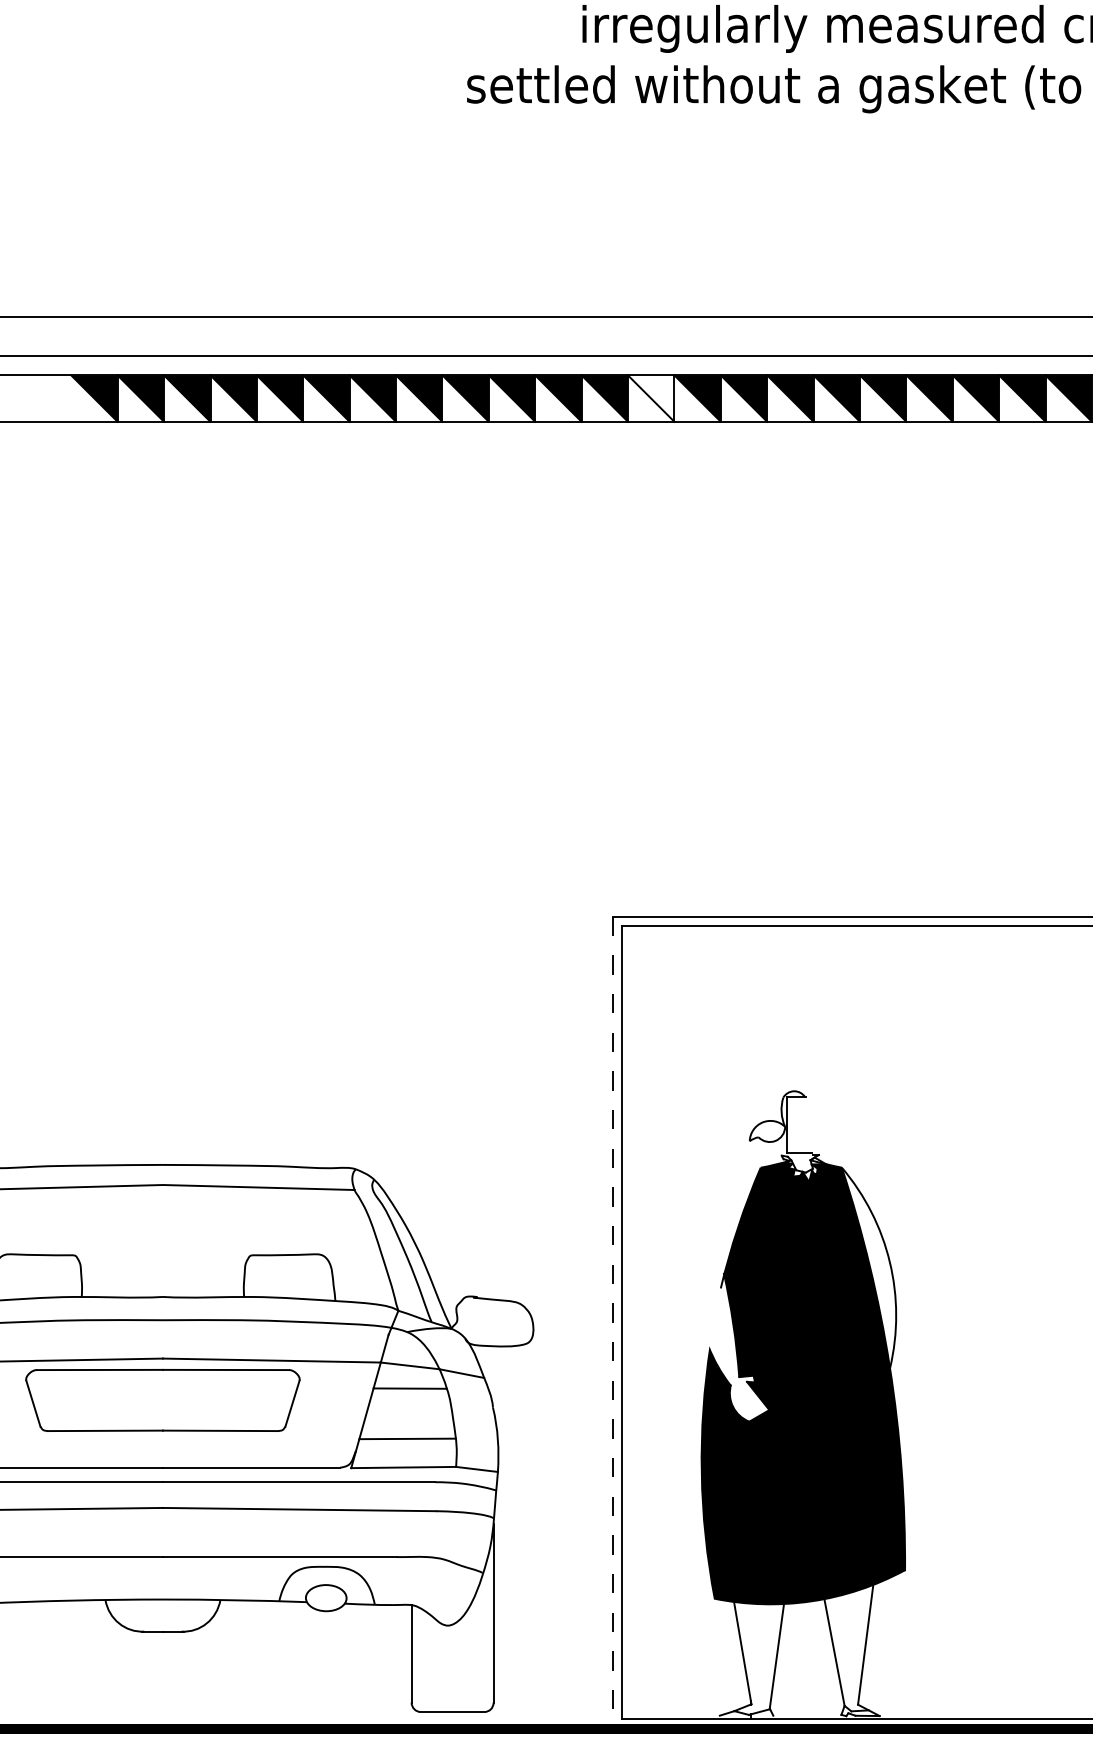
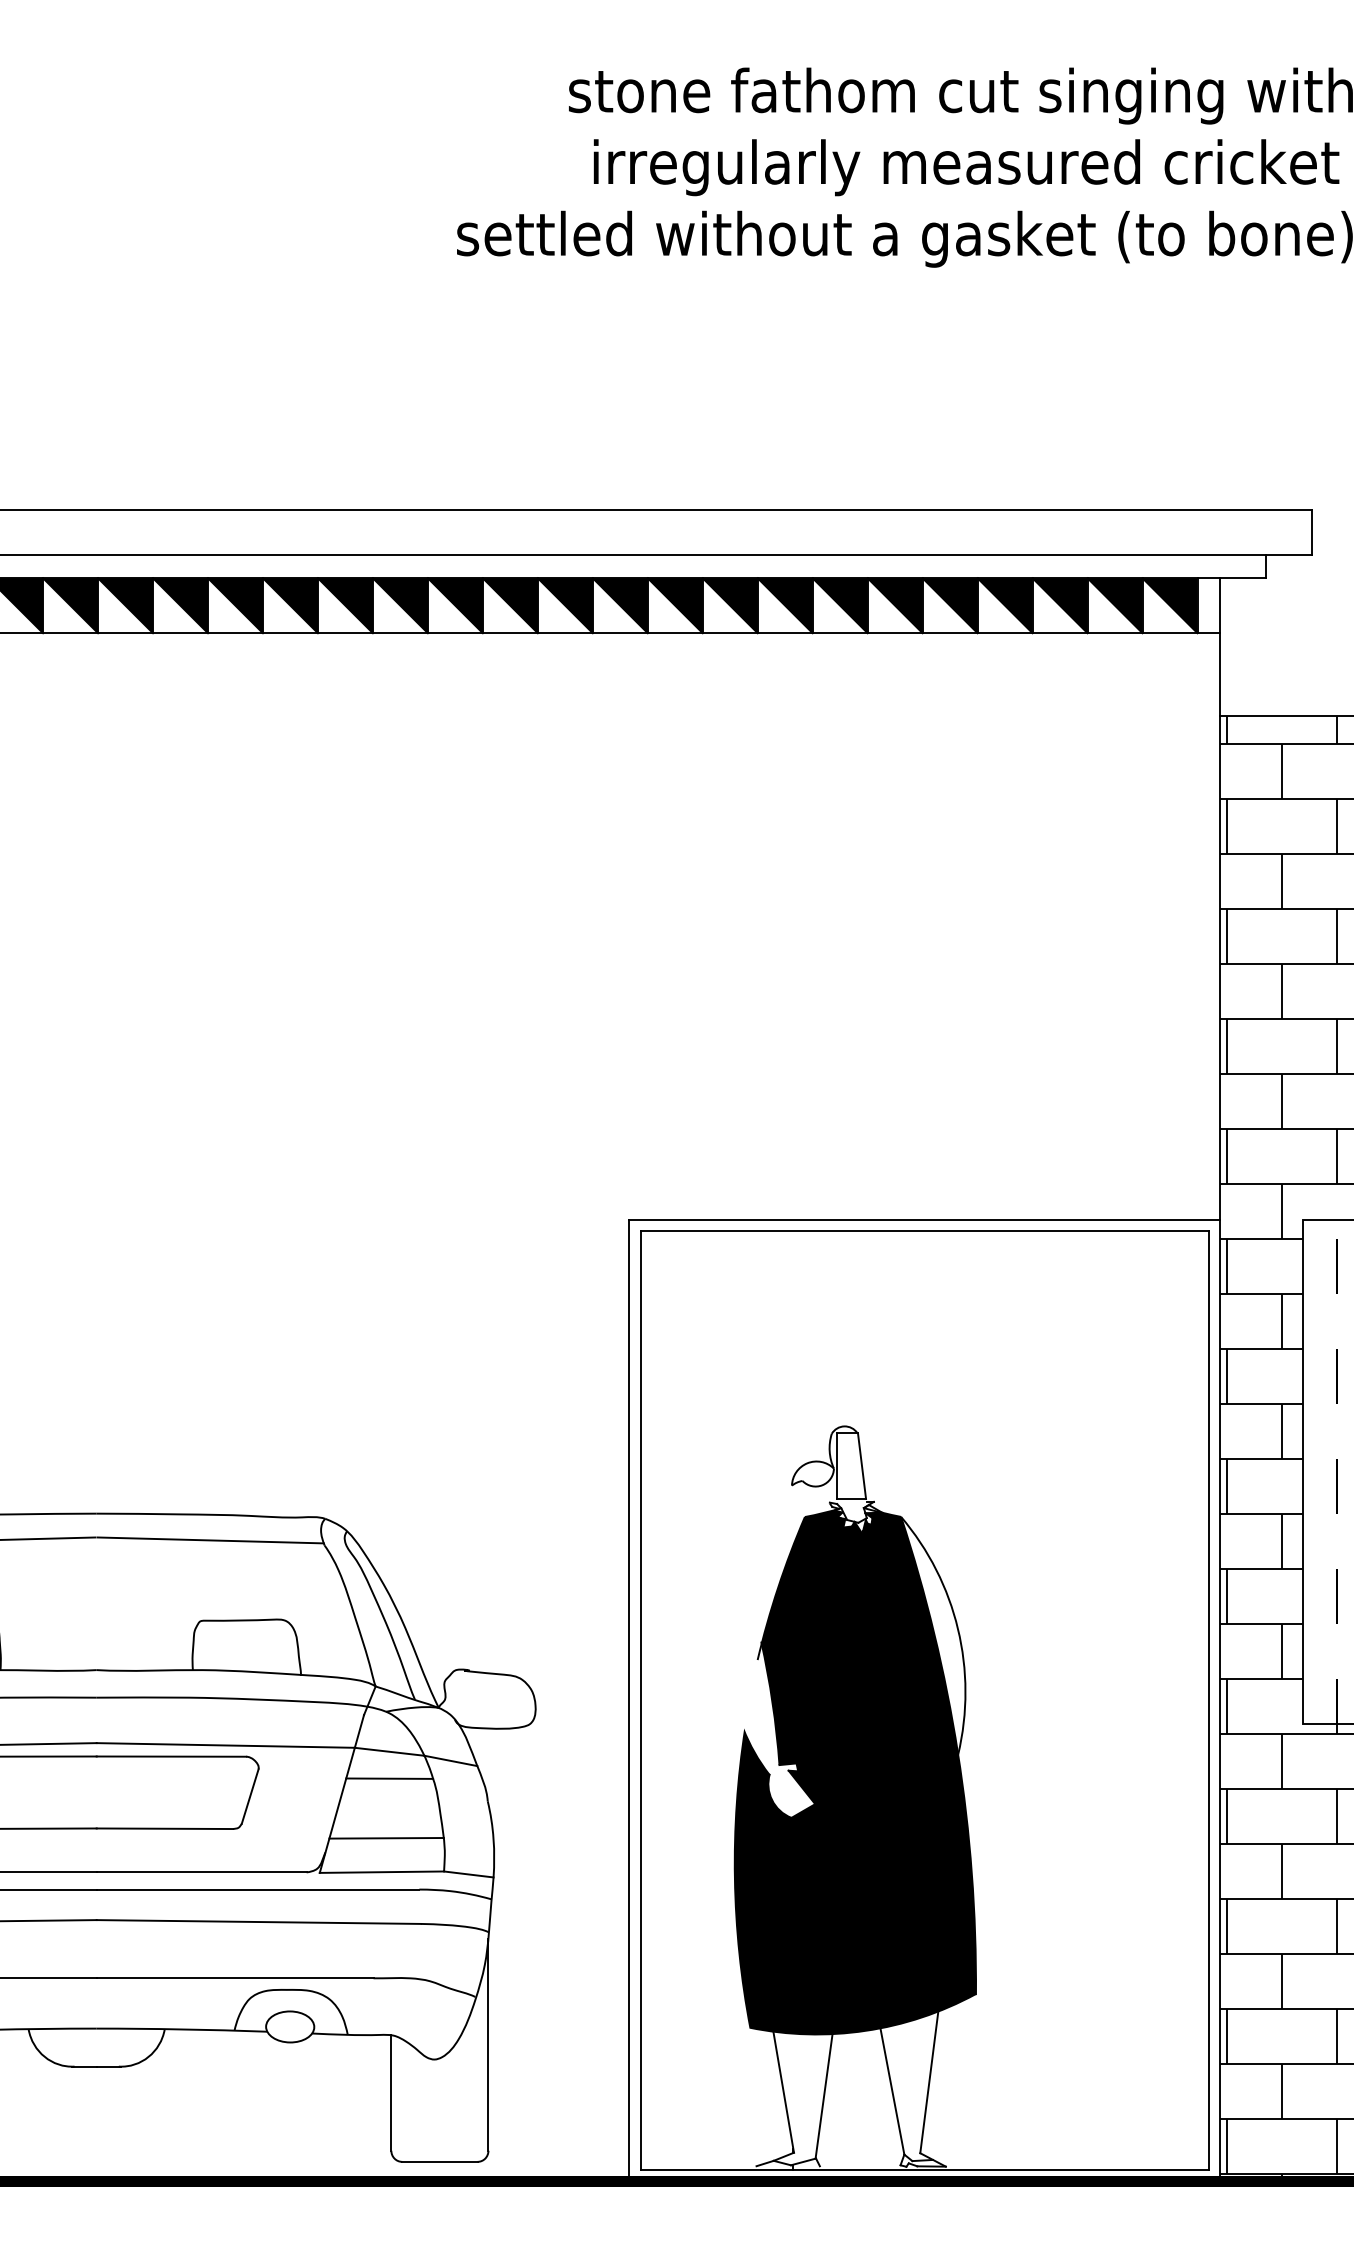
fill: (650, 398) -> (674, 605), added
line: (809, 1124) -> (862, 1465), added
line: (612, 1323) -> (629, 1701), dashed -> solid

